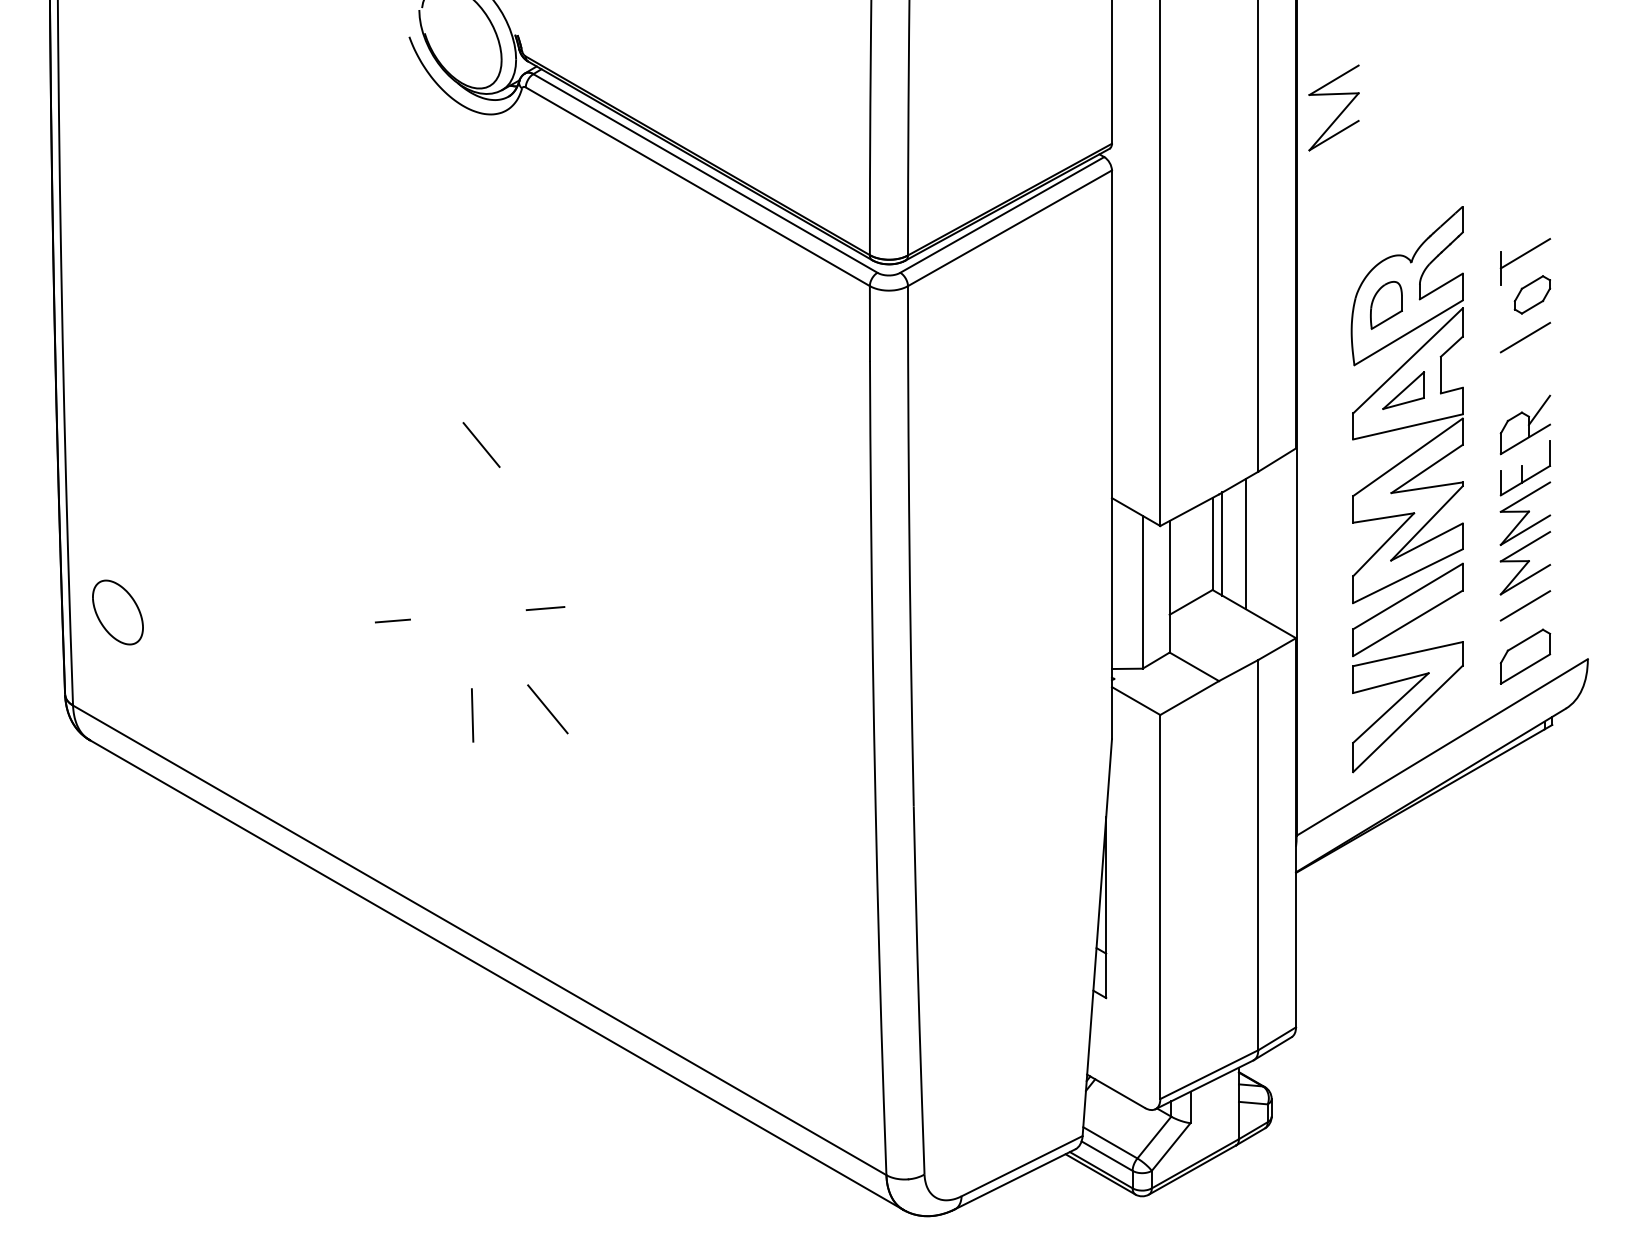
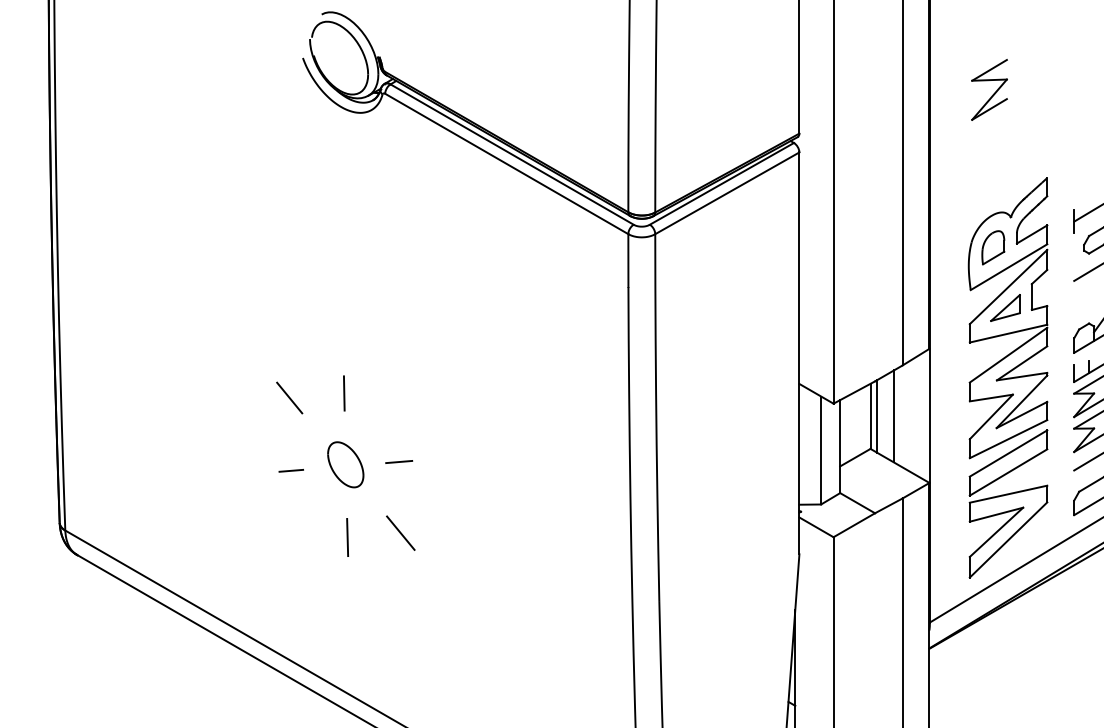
part: (1339, 113) -> (993, 93), moved
line: (481, 444) -> (289, 397), moved
line: (467, 511) -> (344, 393), added
part: (117, 612) -> (345, 464), moved

